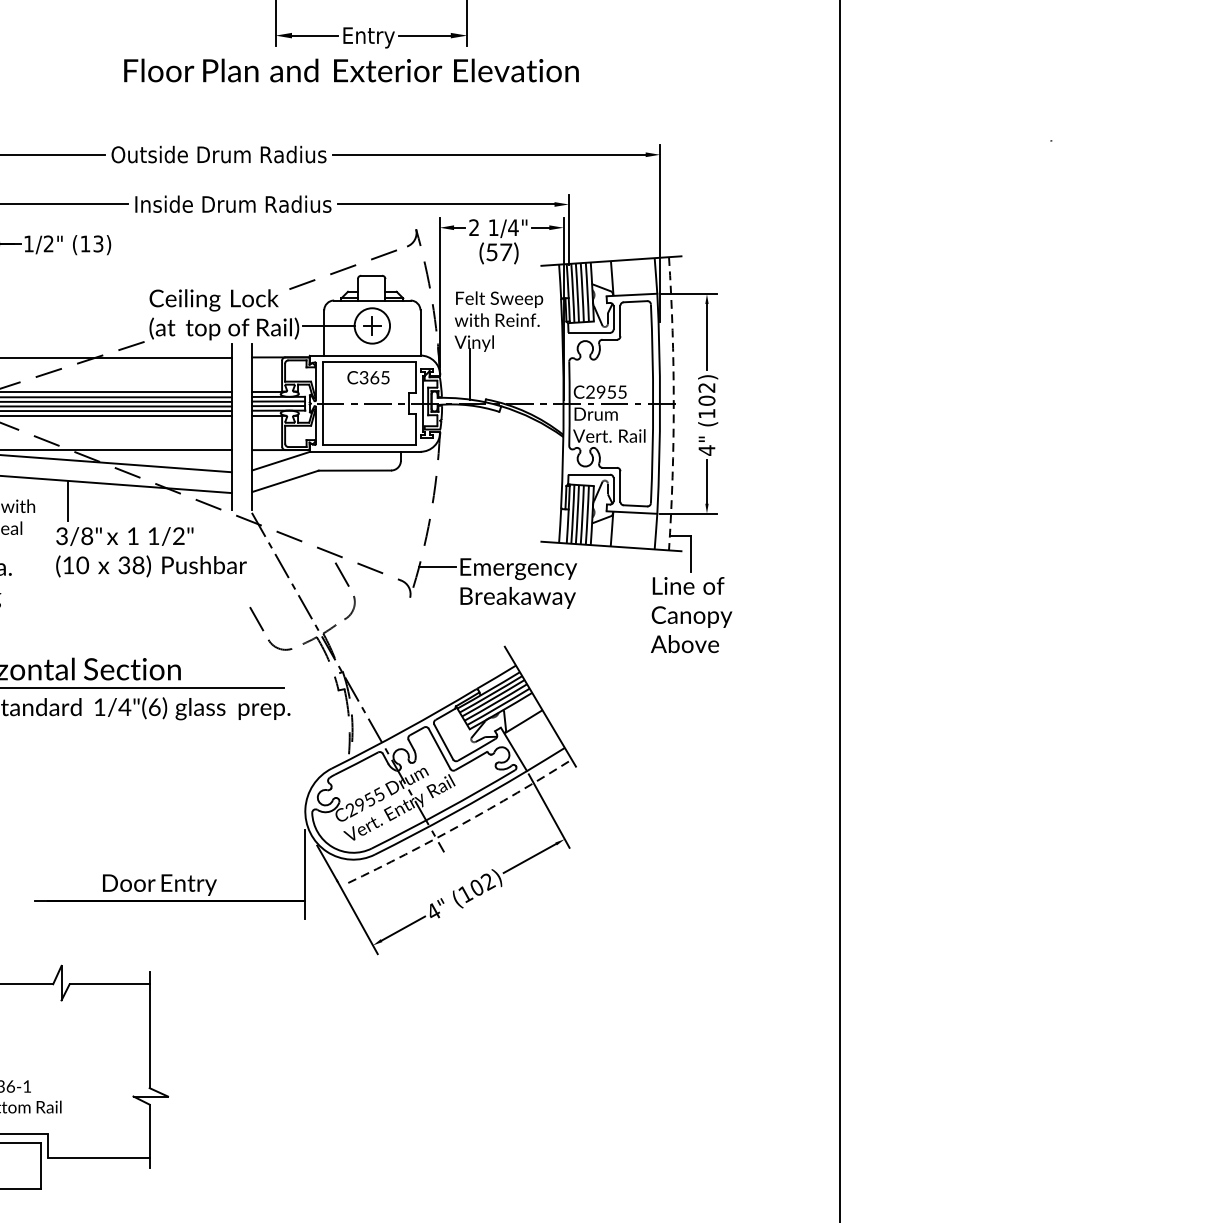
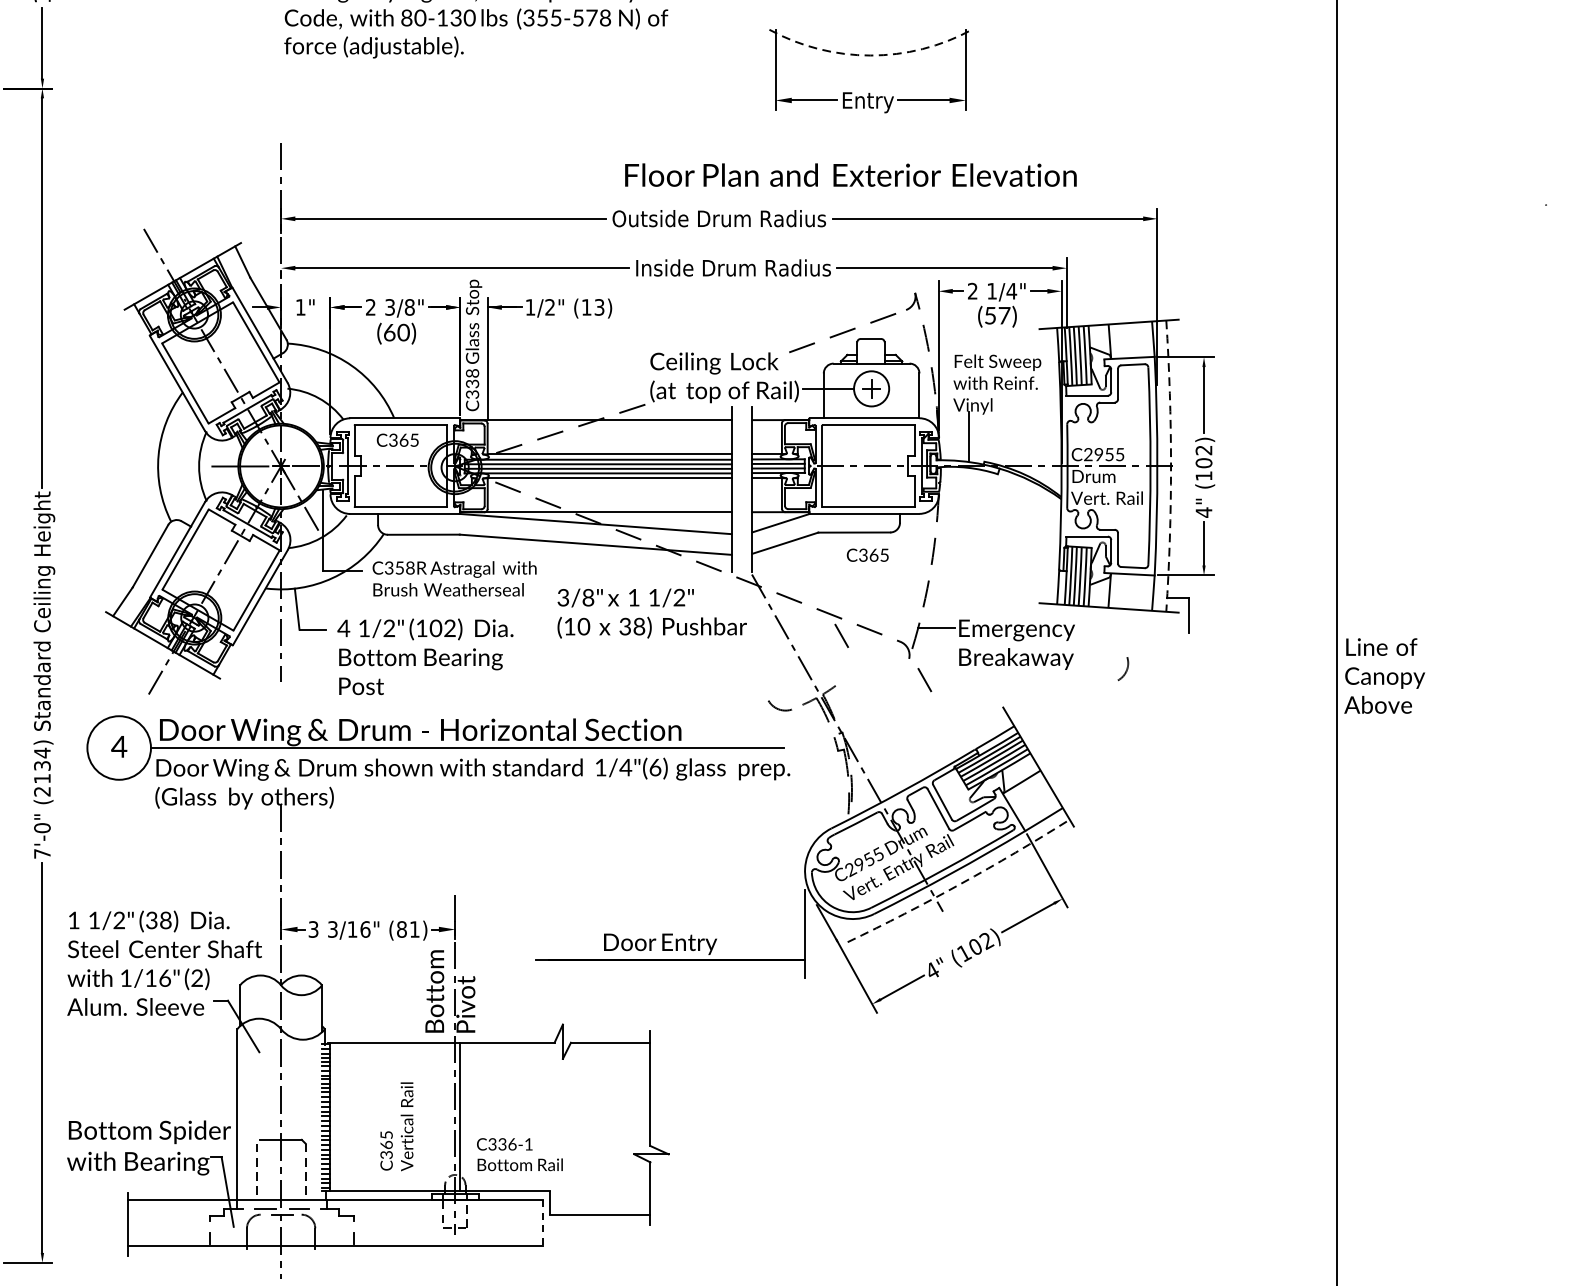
text: (351, 69) -> (850, 174), moved
text: (368, 376) -> (867, 554), moved
line: (68, 500) -> (569, 562), removed
arc: (352, 609) -> (1125, 670), moved
text: (691, 614) -> (1384, 675), moved
line: (256, 619) -> (924, 680), moved
line: (41, 1166) -> (542, 1223), solid -> dashed

